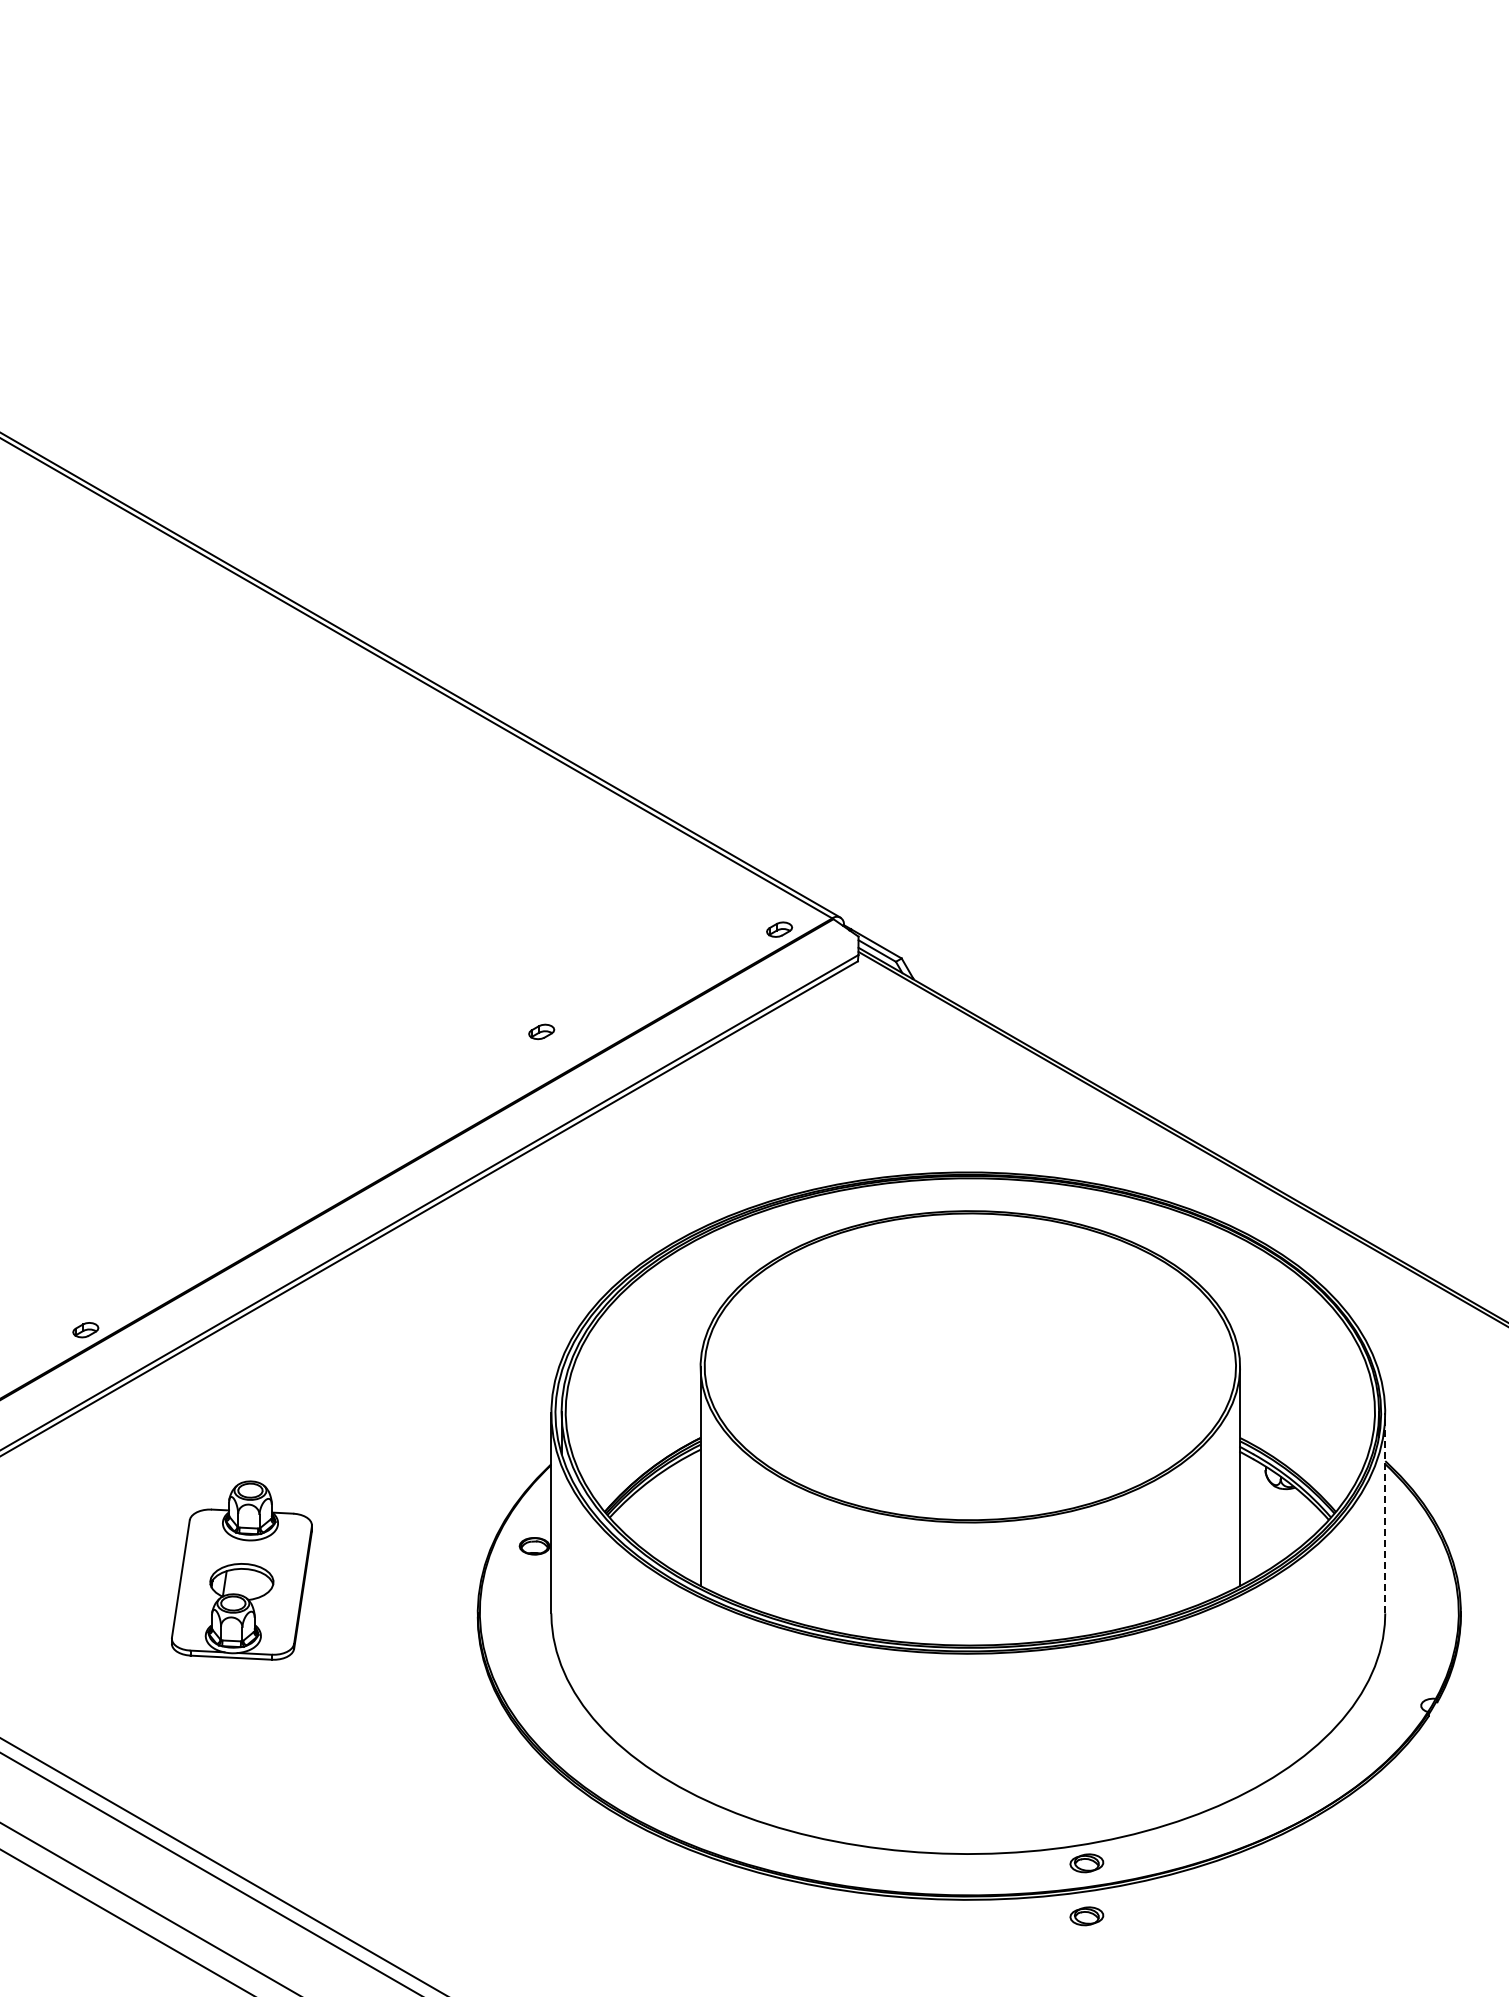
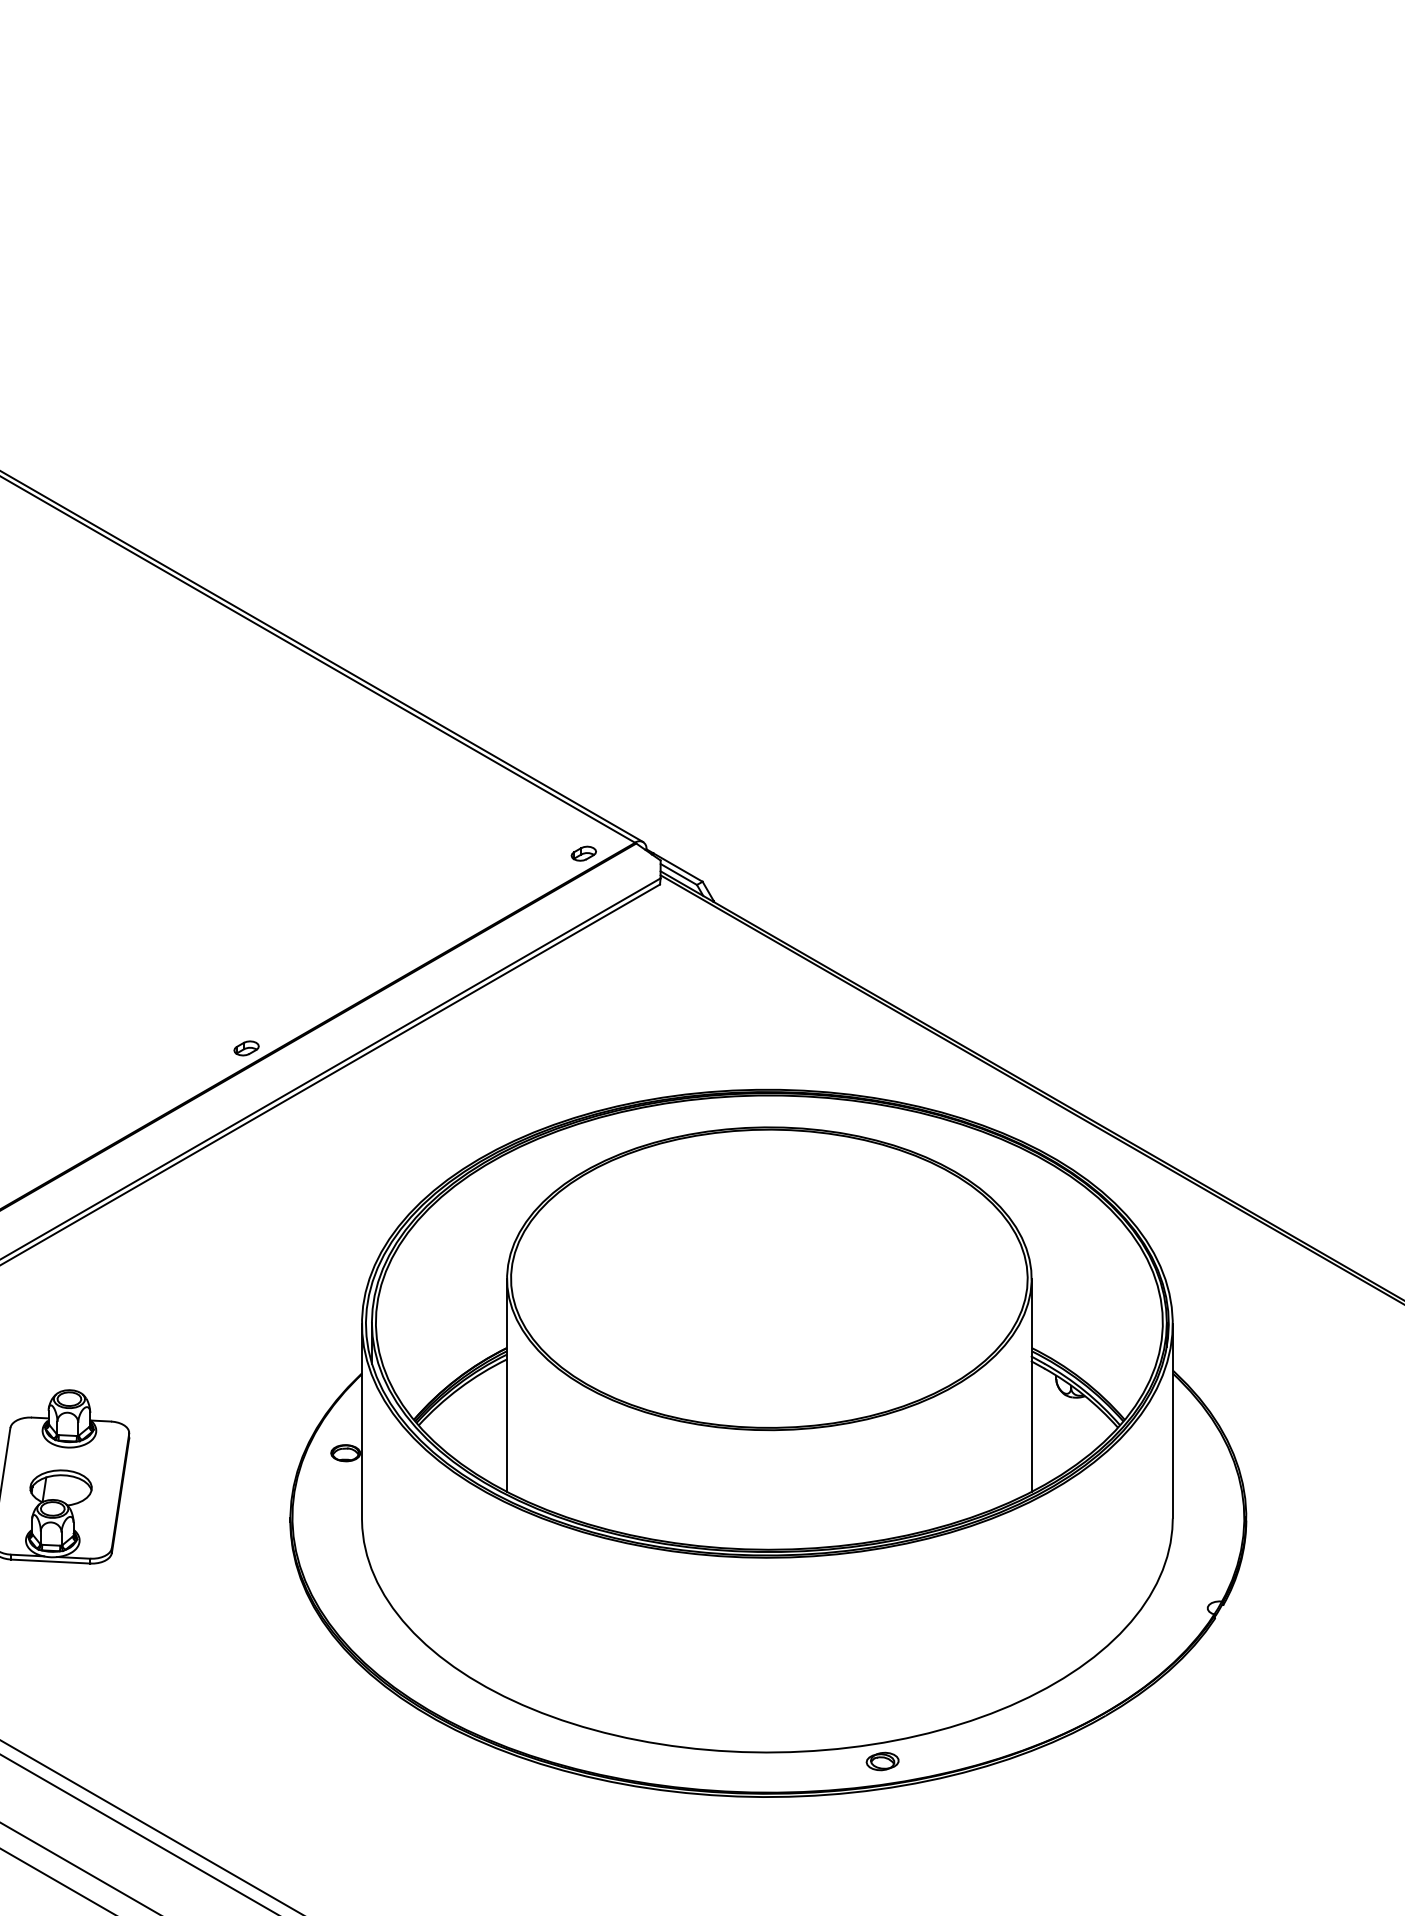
part: (541, 1031) -> (246, 1048), moved
line: (1385, 1512) -> (1173, 1420), dashed -> solid
part: (1086, 1916) -> (882, 1813), removed

